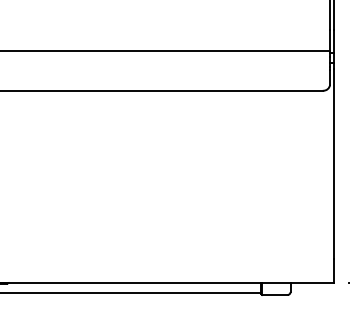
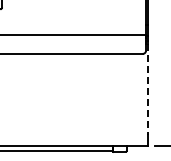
line: (335, 164) -> (148, 89), solid -> dashed

